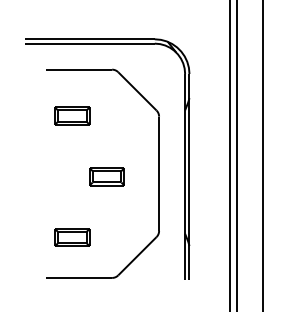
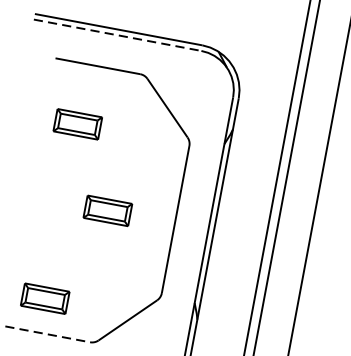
line: (90, 43) -> (118, 35), solid -> dashed
part: (72, 237) -> (45, 298), moved
line: (79, 277) -> (48, 333), solid -> dashed

